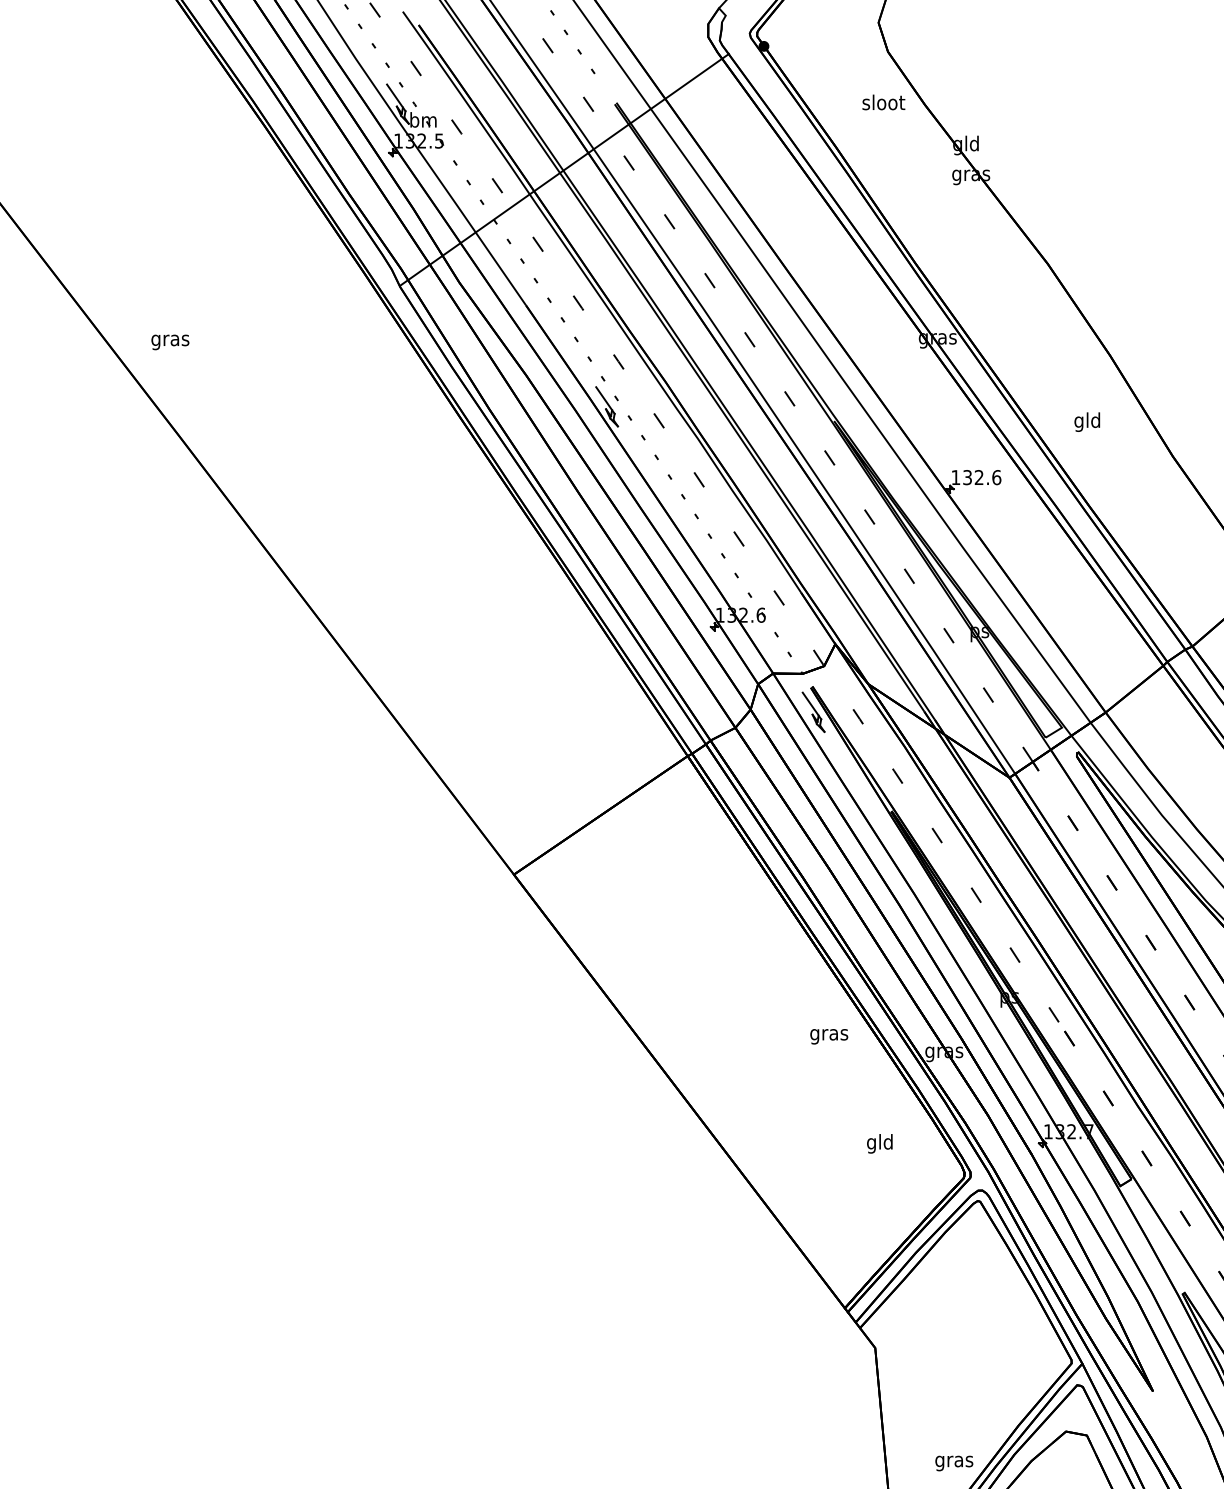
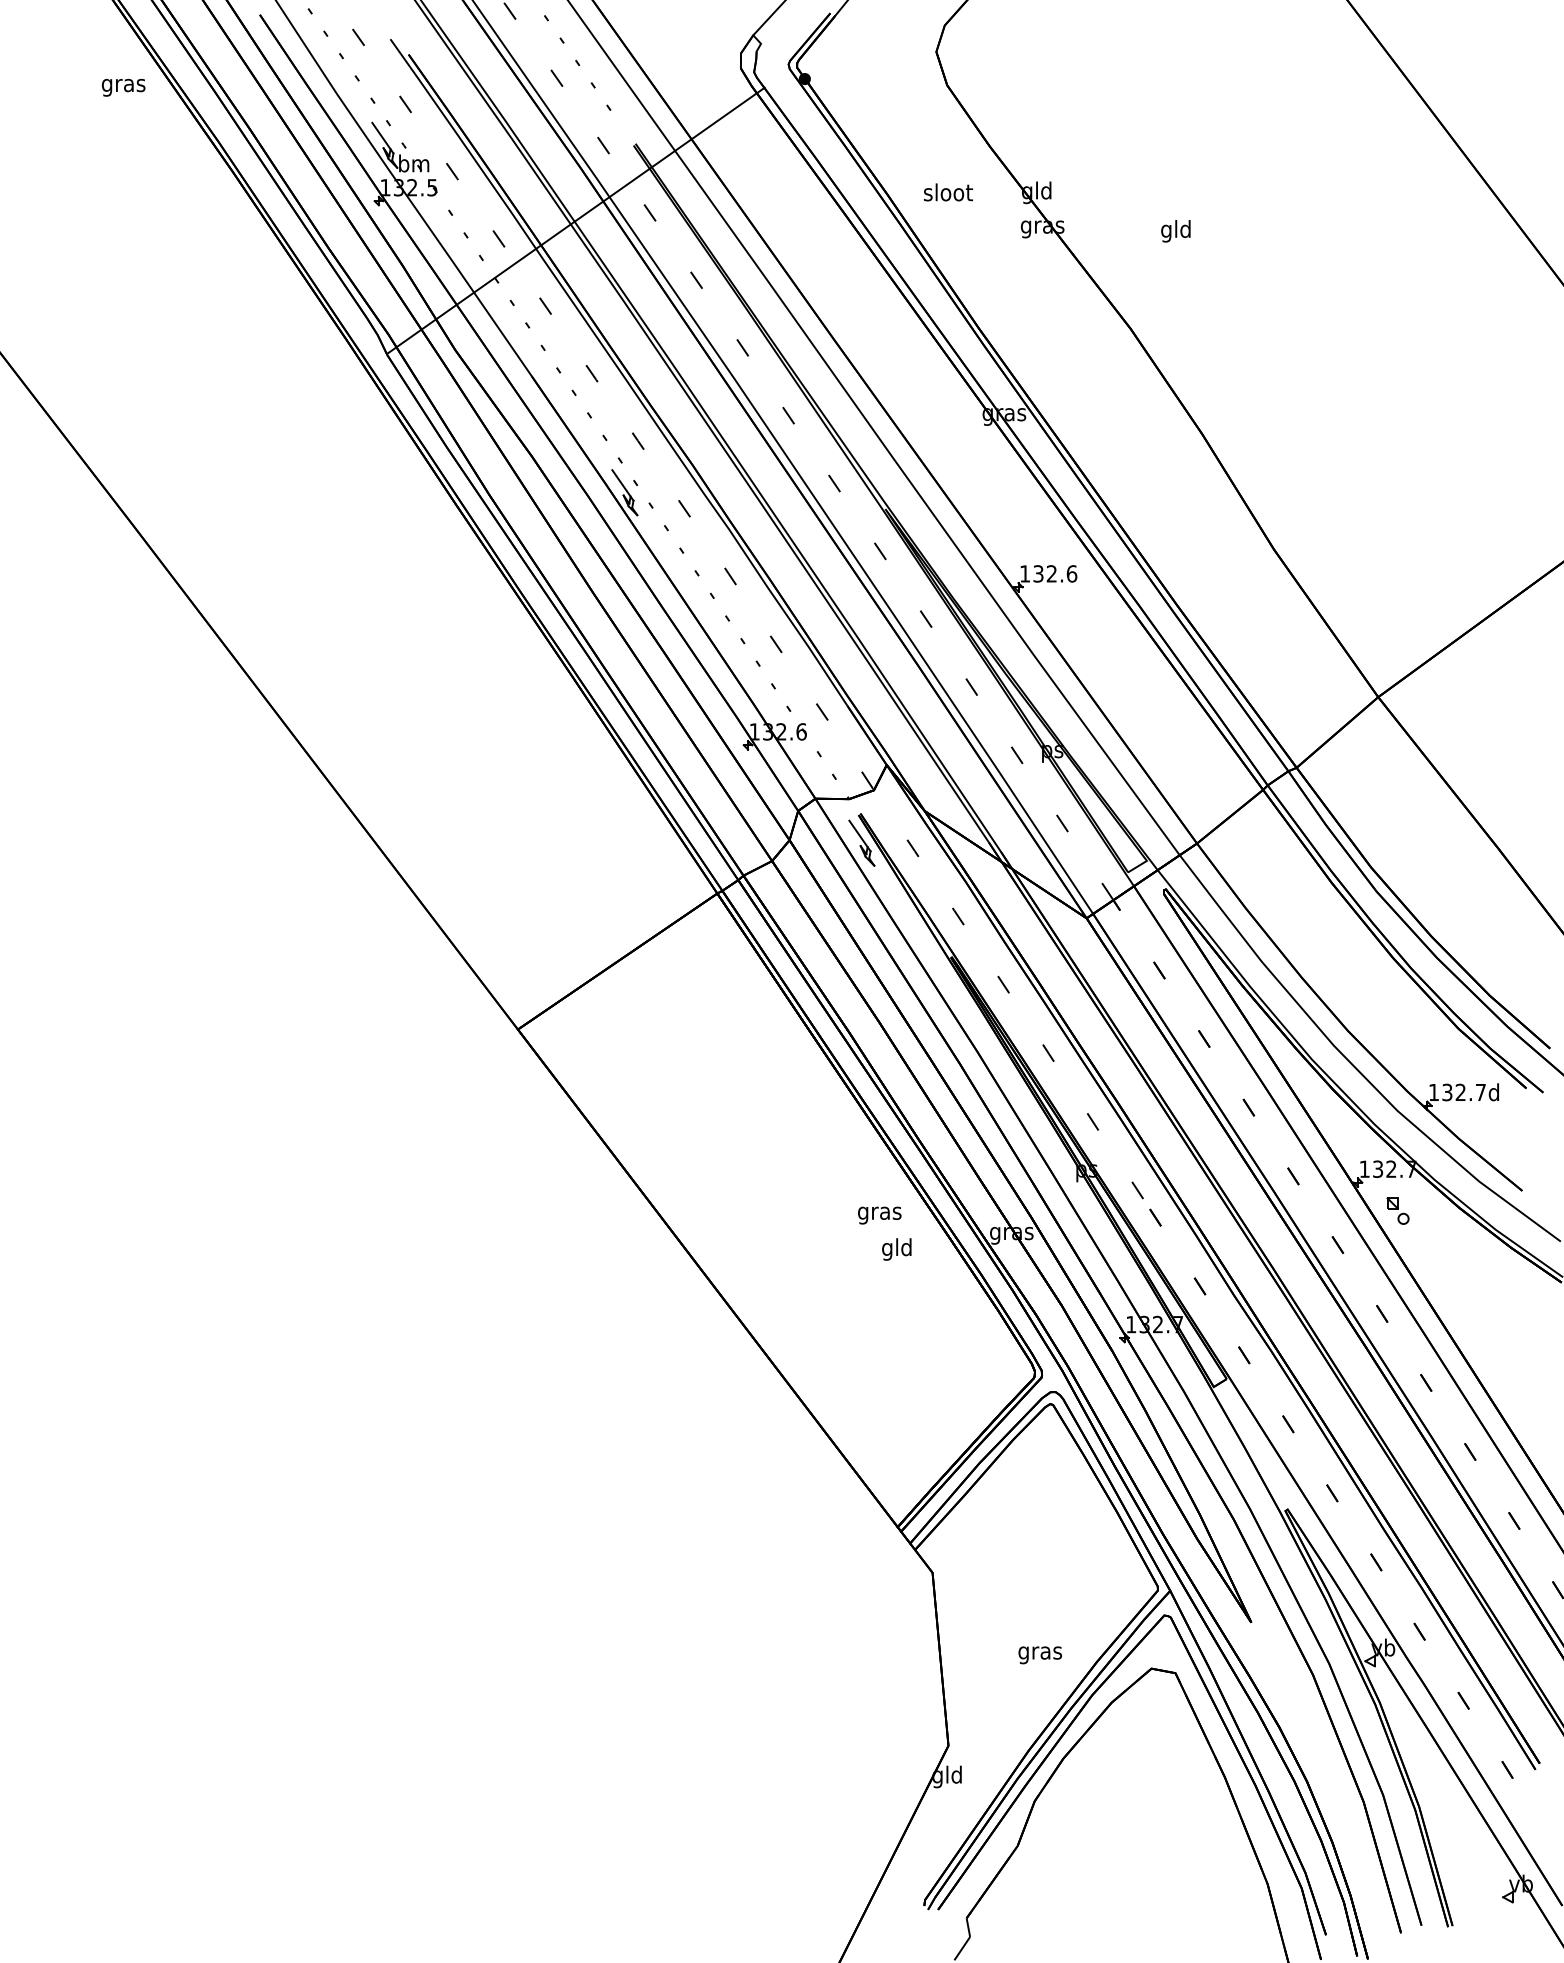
text: (883, 102) -> (948, 192), moved
text: (170, 342) -> (123, 87), moved
text: (1086, 422) -> (1175, 231), moved
text: (879, 1143) -> (896, 1249), moved
text: (953, 1463) -> (1039, 1655), moved

